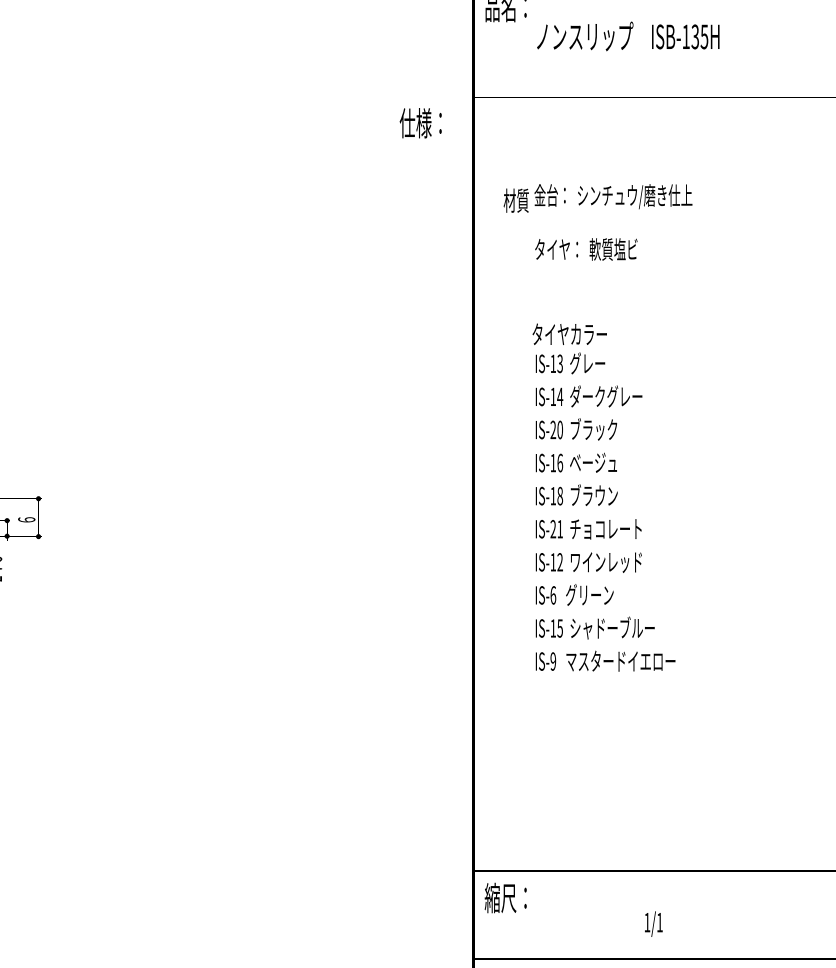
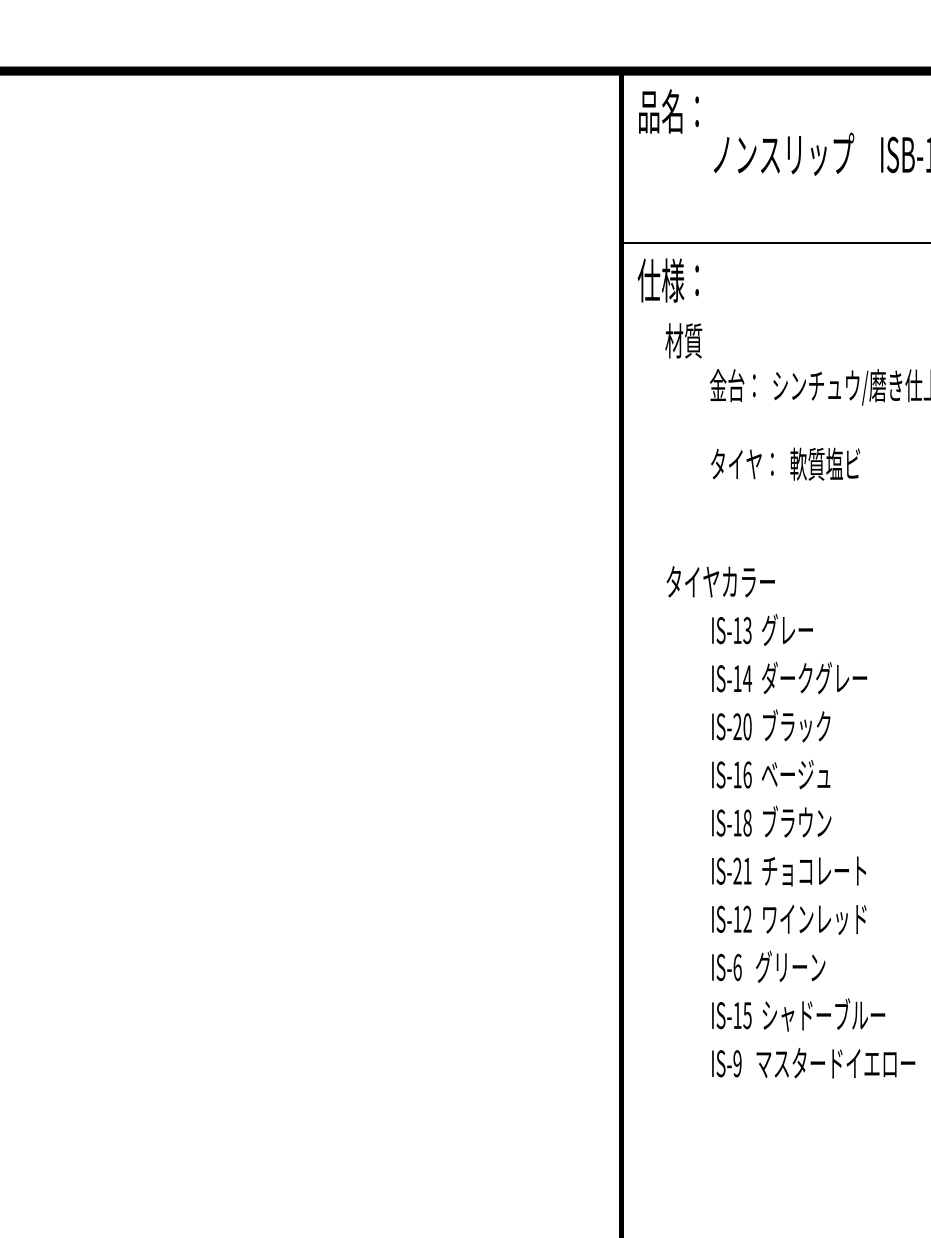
text: (420, 123) -> (667, 280), moved
text: (515, 200) -> (682, 340), moved
text: (569, 333) -> (720, 580), moved

